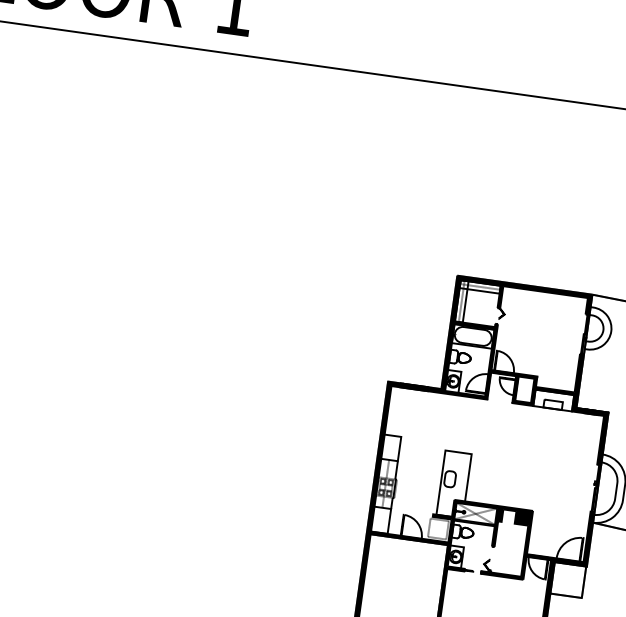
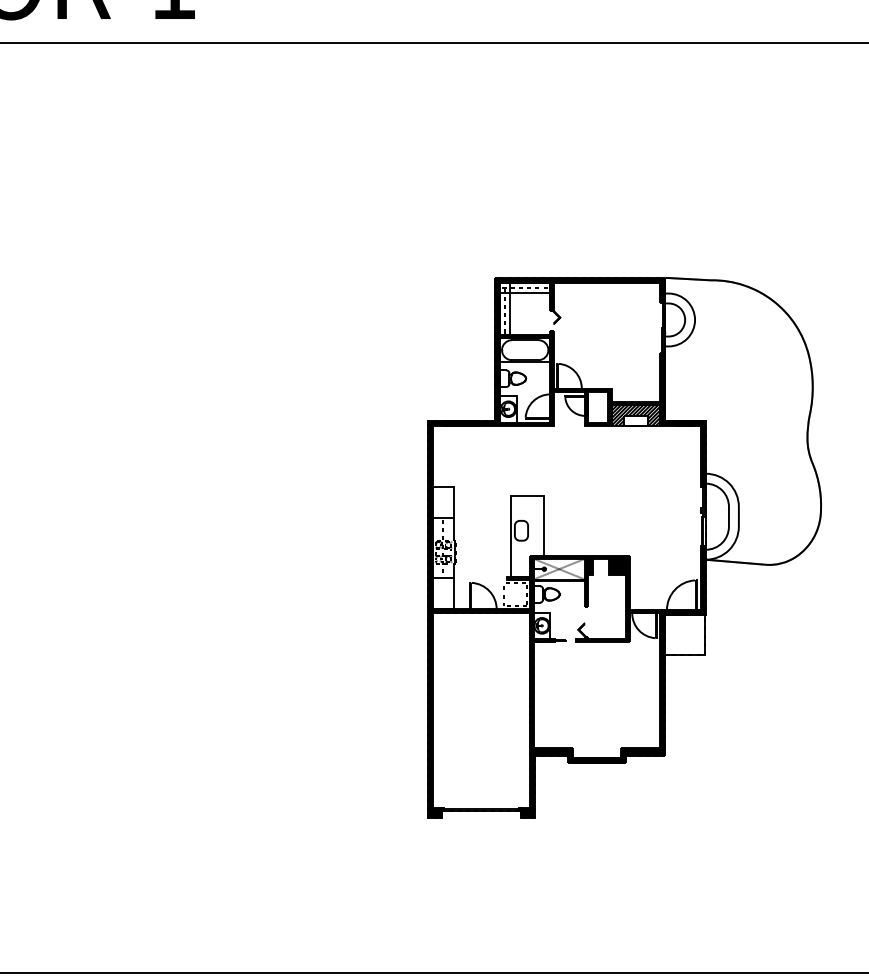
hatch: (553, 400) -> (635, 415), added

